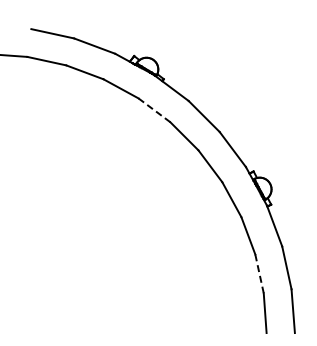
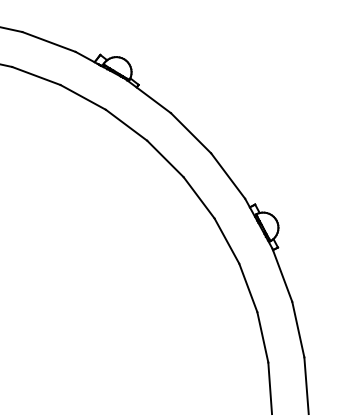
line: (154, 110) -> (126, 125), dashed -> solid
line: (259, 273) -> (262, 336), dashed -> solid

